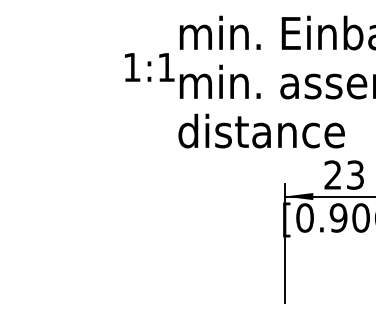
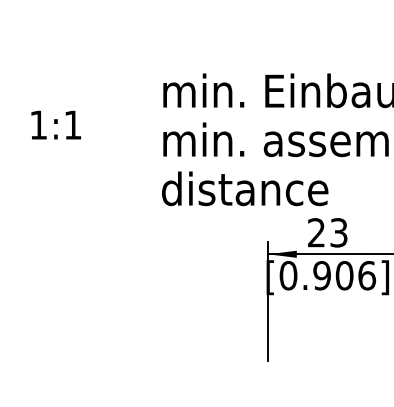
text: (149, 66) -> (55, 124), moved

